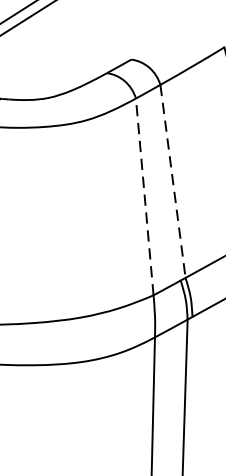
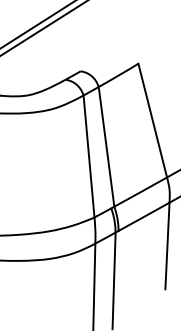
line: (172, 182) -> (106, 147), dashed -> solid
line: (143, 196) -> (88, 156), dashed -> solid

